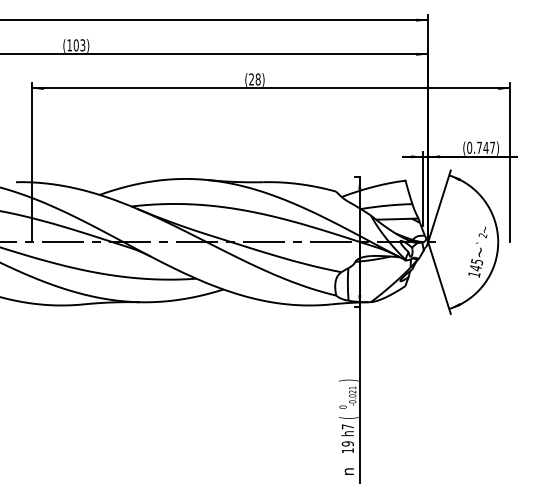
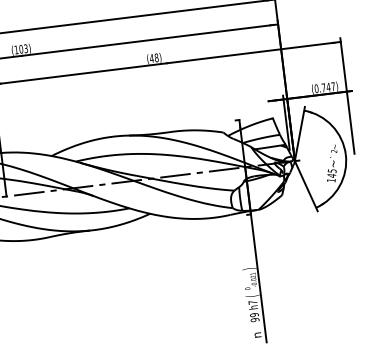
text: (251, 79) -> (151, 58), (28) -> (48)
text: (347, 450) -> (254, 319), 19 -> 99

